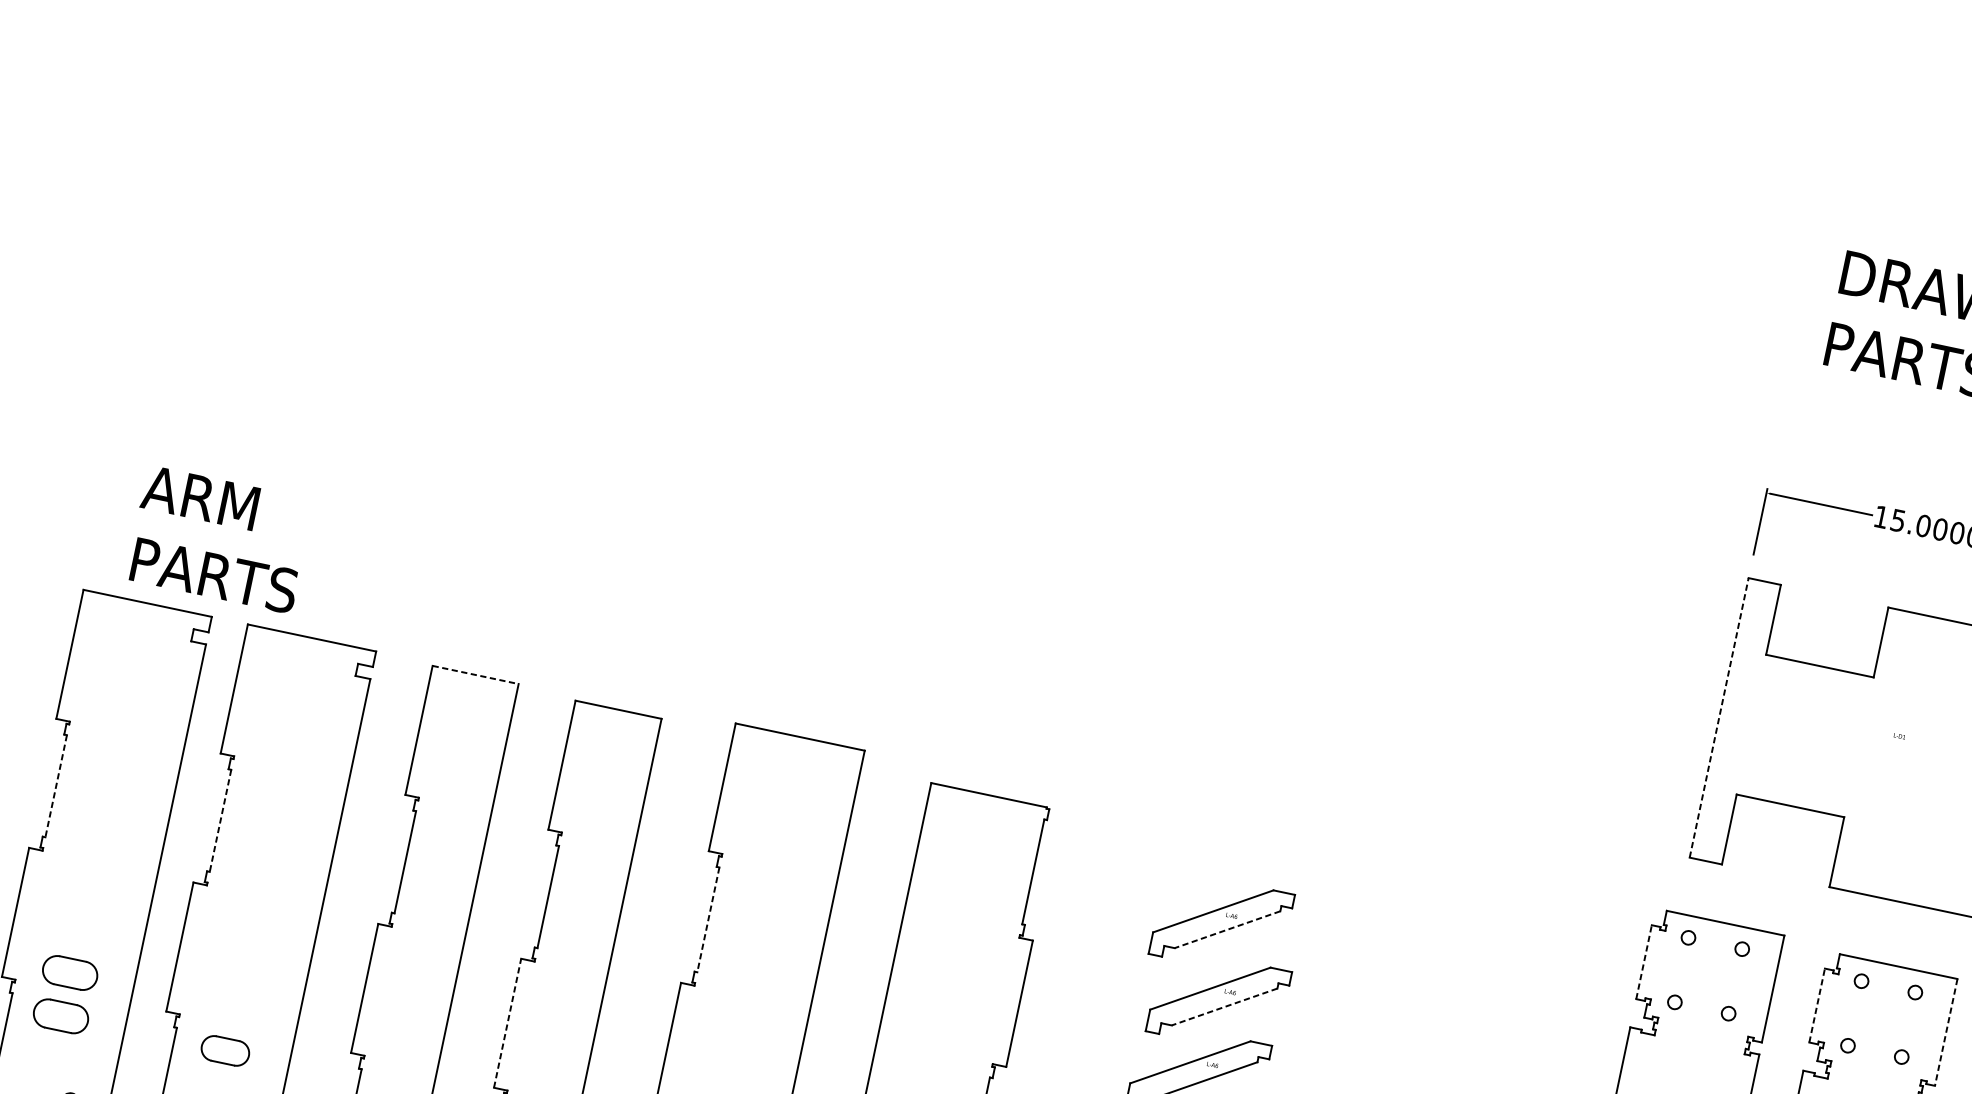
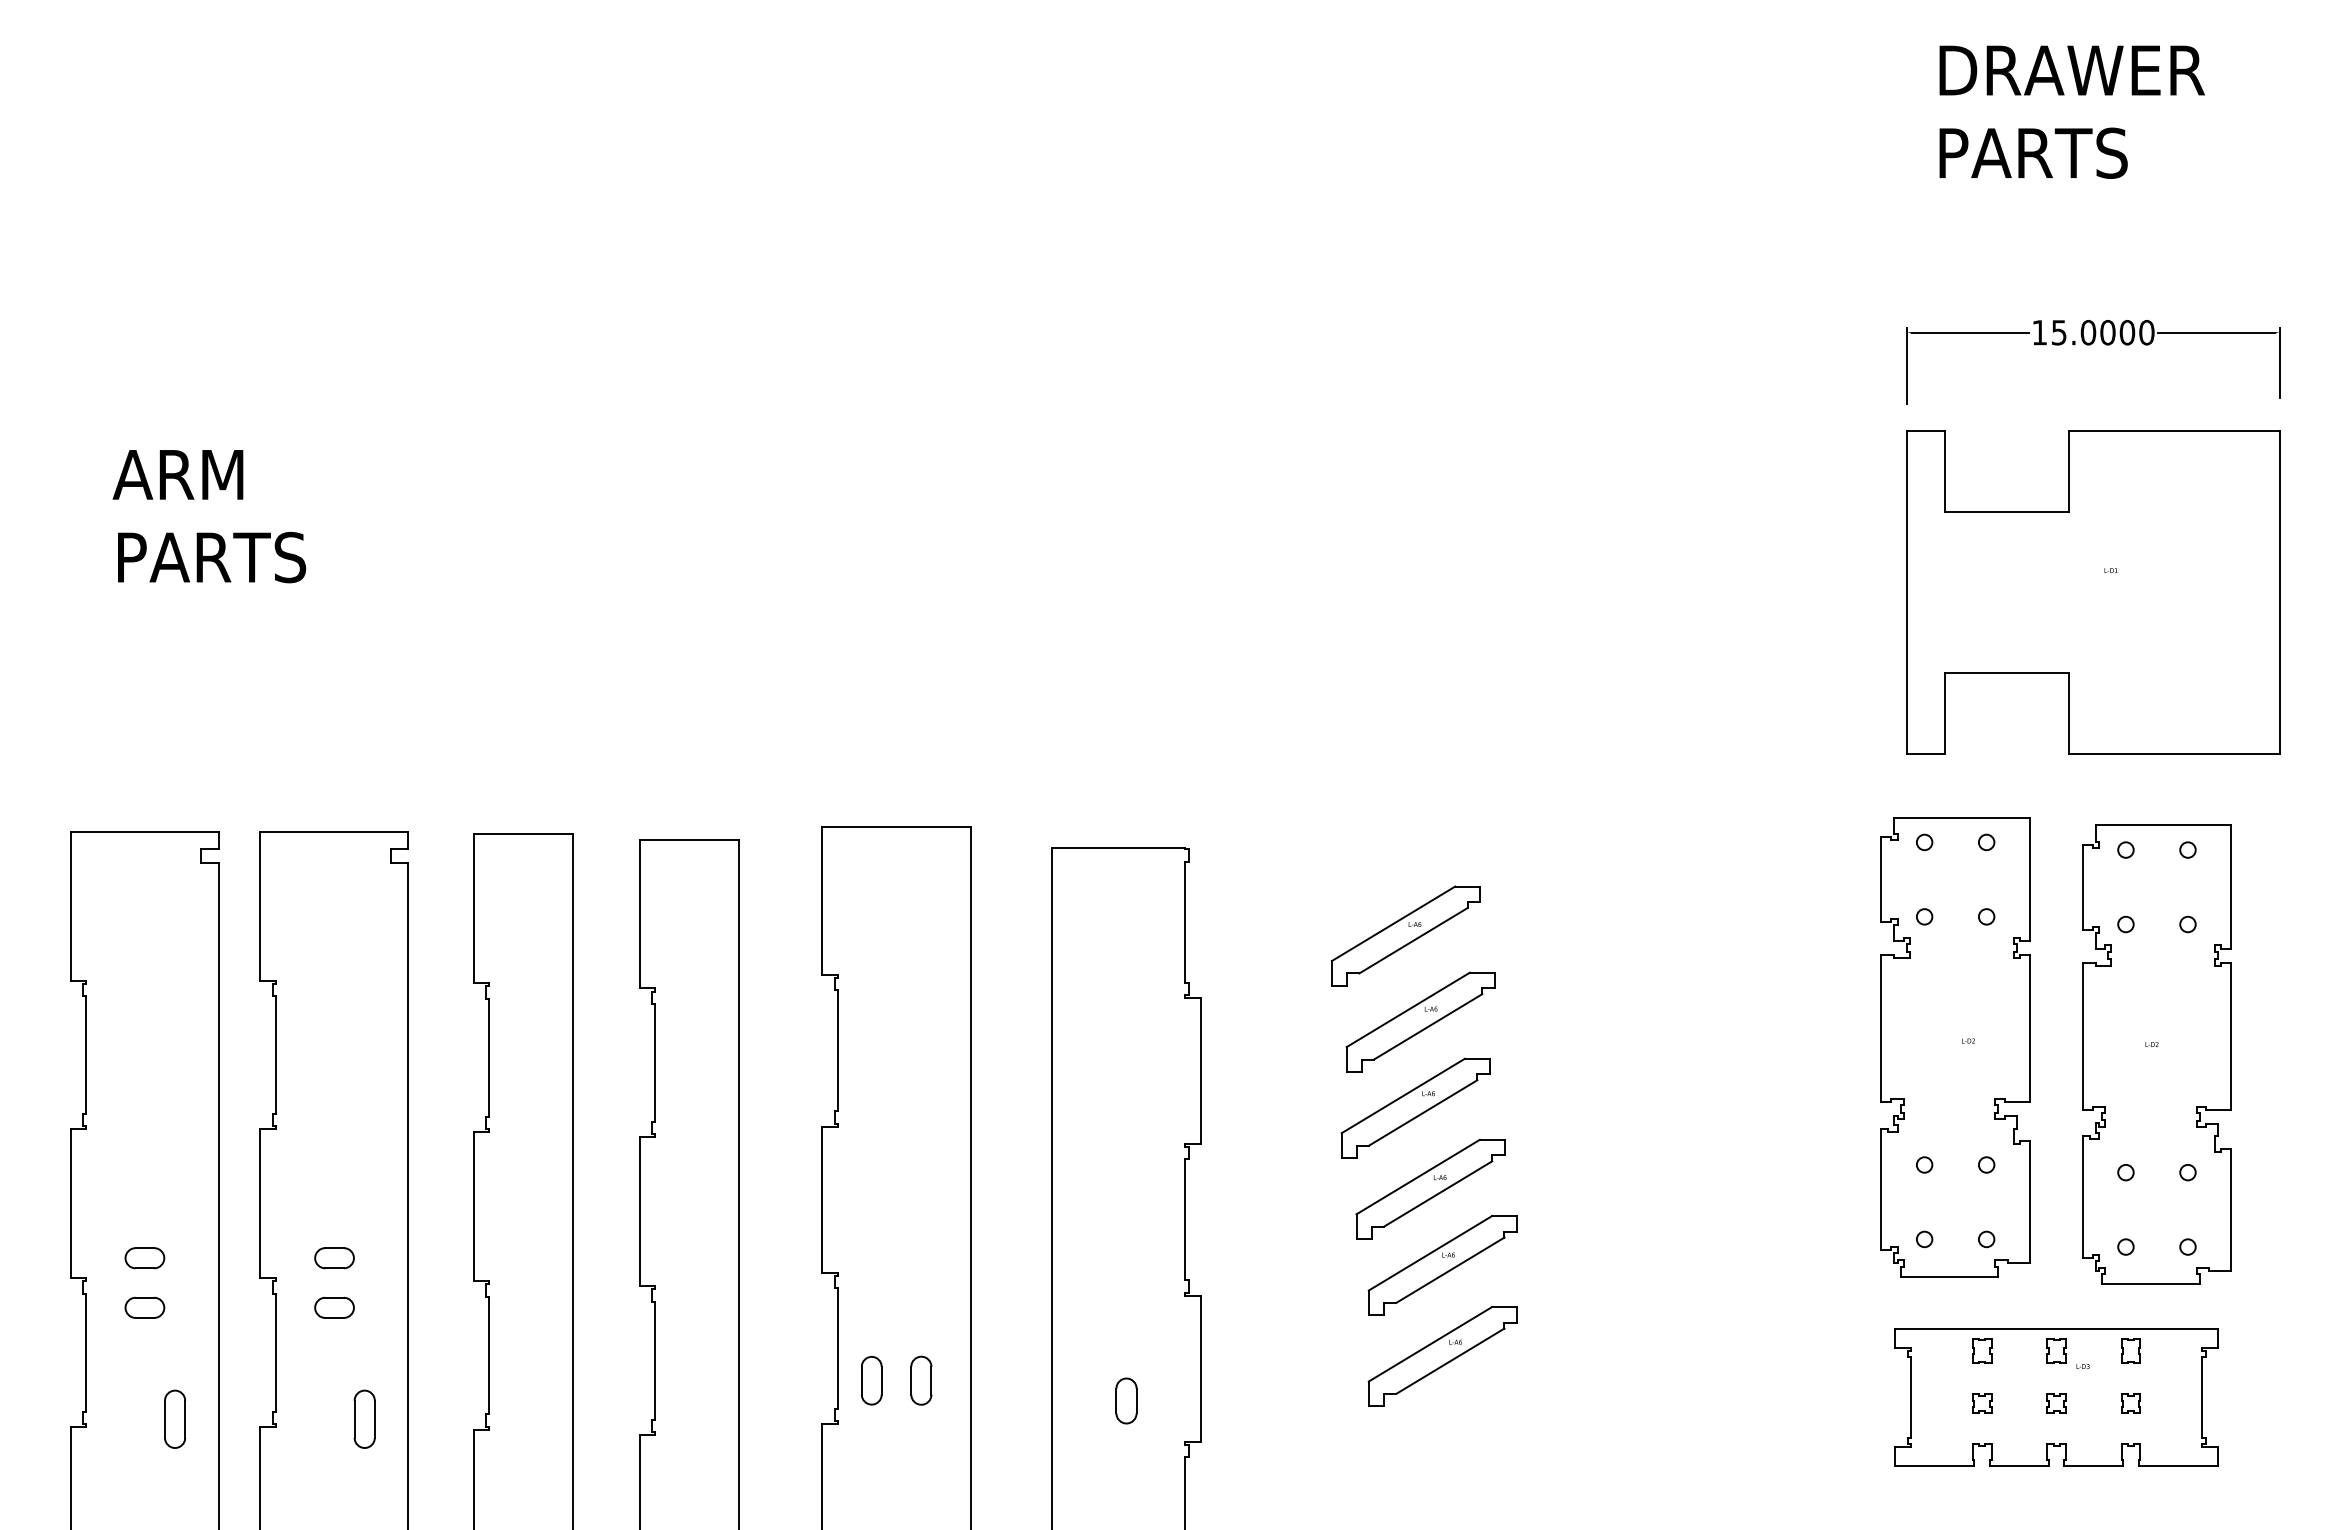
text: (219, 539) -> (209, 516), moved
line: (475, 675) -> (523, 834), dashed -> solid
line: (1719, 717) -> (1907, 591), dashed -> solid
line: (56, 785) -> (86, 1054), dashed -> solid
line: (220, 820) -> (275, 1054), dashed -> solid
line: (708, 920) -> (837, 1051), dashed -> solid
line: (1227, 930) -> (1413, 941), dashed -> solid
line: (1644, 962) -> (1881, 879), dashed -> solid
part: (69, 973) -> (144, 1258), size x0.62
line: (1817, 1005) -> (2082, 887), dashed -> solid
line: (1223, 1007) -> (1427, 1027), dashed -> solid
part: (234, 1008) -> (334, 1258), added
part: (60, 1015) -> (144, 1307), size x0.62
line: (507, 1022) -> (639, 1211), dashed -> solid
line: (1946, 1032) -> (2231, 886), dashed -> solid
part: (225, 1050) -> (334, 1307), size x0.71

